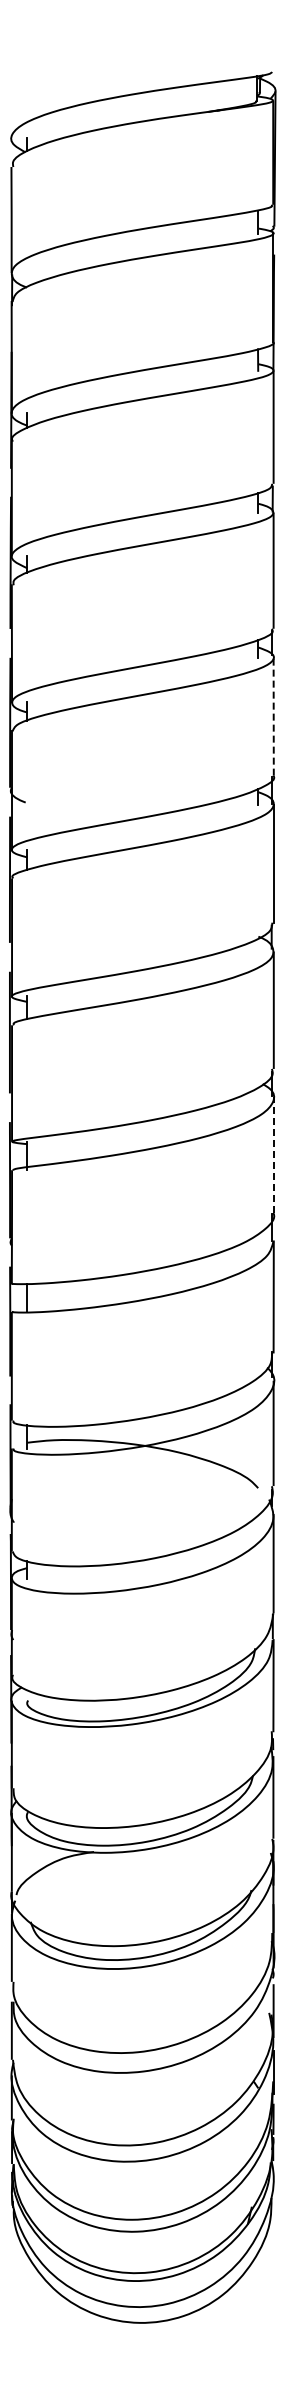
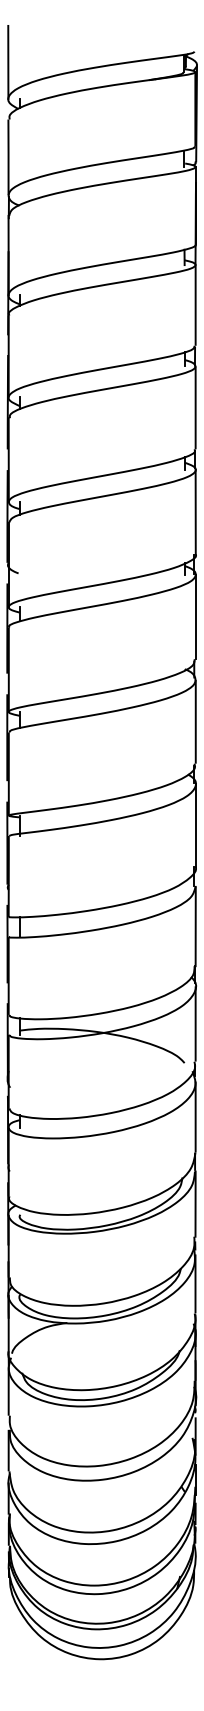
line: (11, 86) -> (8, 62), added
line: (273, 716) -> (195, 511), dashed -> solid
line: (273, 1155) -> (195, 825), dashed -> solid

